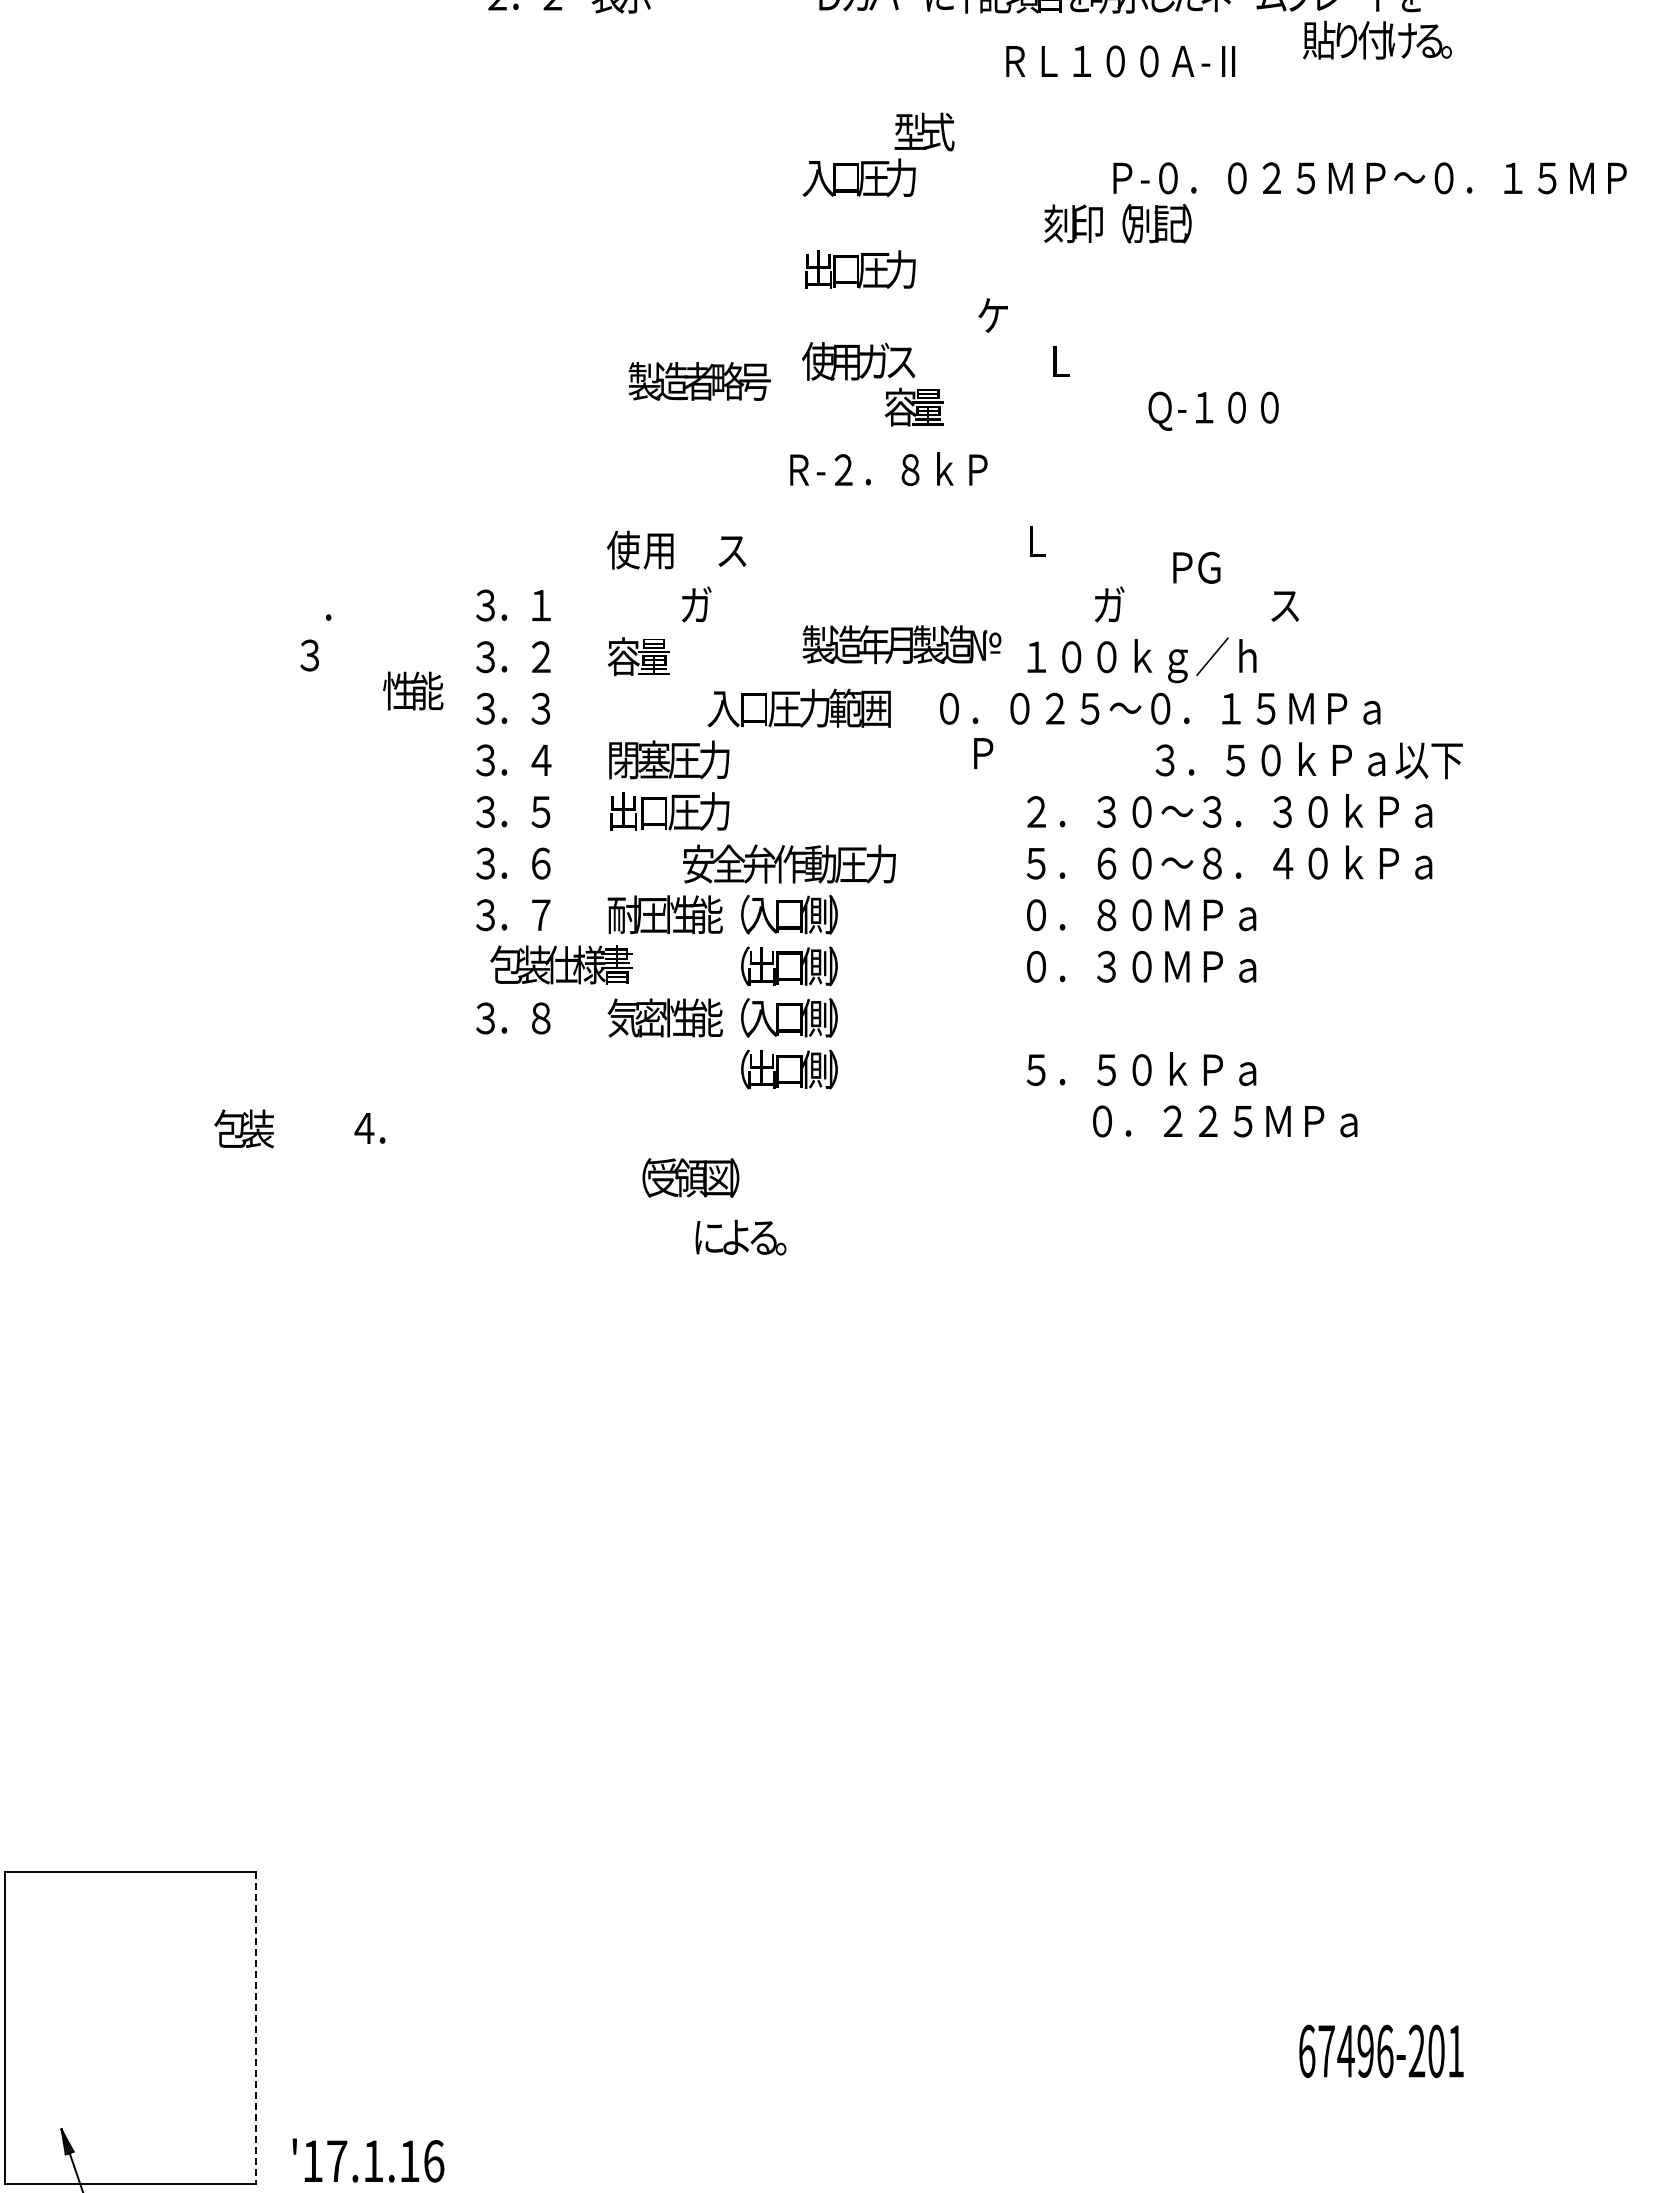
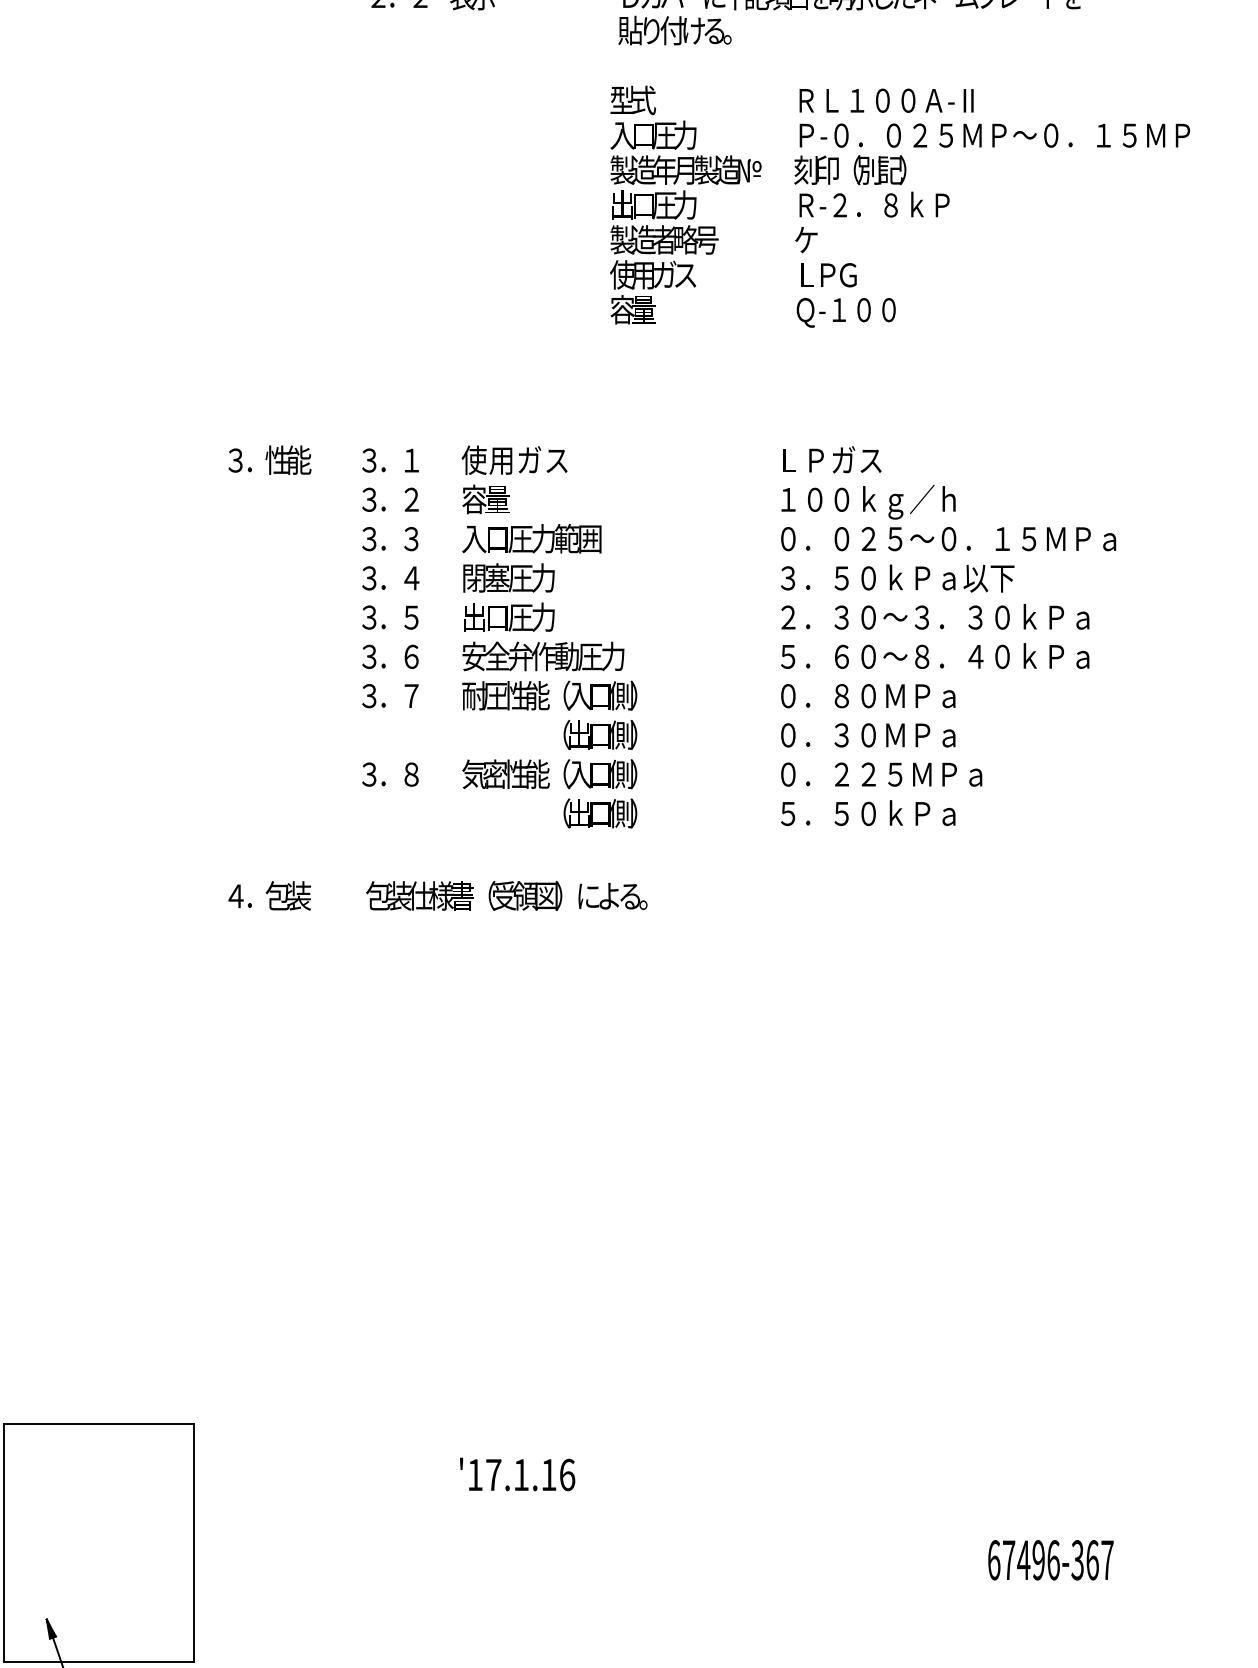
text: (1377, 39) -> (675, 30), moved
text: (1120, 61) -> (886, 100), moved
text: (924, 131) -> (633, 100), moved
text: (1369, 178) -> (994, 135), moved
text: (992, 315) -> (805, 239), moved
text: (699, 381) -> (664, 239), moved
text: (914, 406) -> (633, 309), moved
text: (1213, 410) -> (846, 312), moved
text: (888, 469) -> (874, 204), moved
text: (1037, 541) -> (789, 460), moved
text: (640, 549) -> (487, 459), moved
text: (732, 551) -> (557, 461), moved
text: (1196, 567) -> (838, 274), moved
text: (1284, 606) -> (870, 461), moved
text: (901, 644) -> (685, 169), moved
text: (309, 655) -> (235, 460), moved
text: (413, 690) -> (288, 459), moved
text: (798, 707) -> (531, 538), moved
text: (1160, 708) -> (948, 538), moved
text: (983, 753) -> (816, 460), moved
text: (1308, 760) -> (897, 578), moved
text: (789, 863) -> (543, 656), moved
text: (561, 964) -> (420, 895), moved
text: (1225, 1121) -> (881, 774), moved
text: (243, 1128) -> (287, 895), moved
text: (369, 1128) -> (239, 896), moved
text: (740, 1237) -> (612, 896), moved
line: (255, 2028) -> (194, 1542), dashed -> solid
text: (1436, 2051) -> (1092, 1560), 67496-201 -> 67496-367
text: (368, 2160) -> (517, 1474), moved

